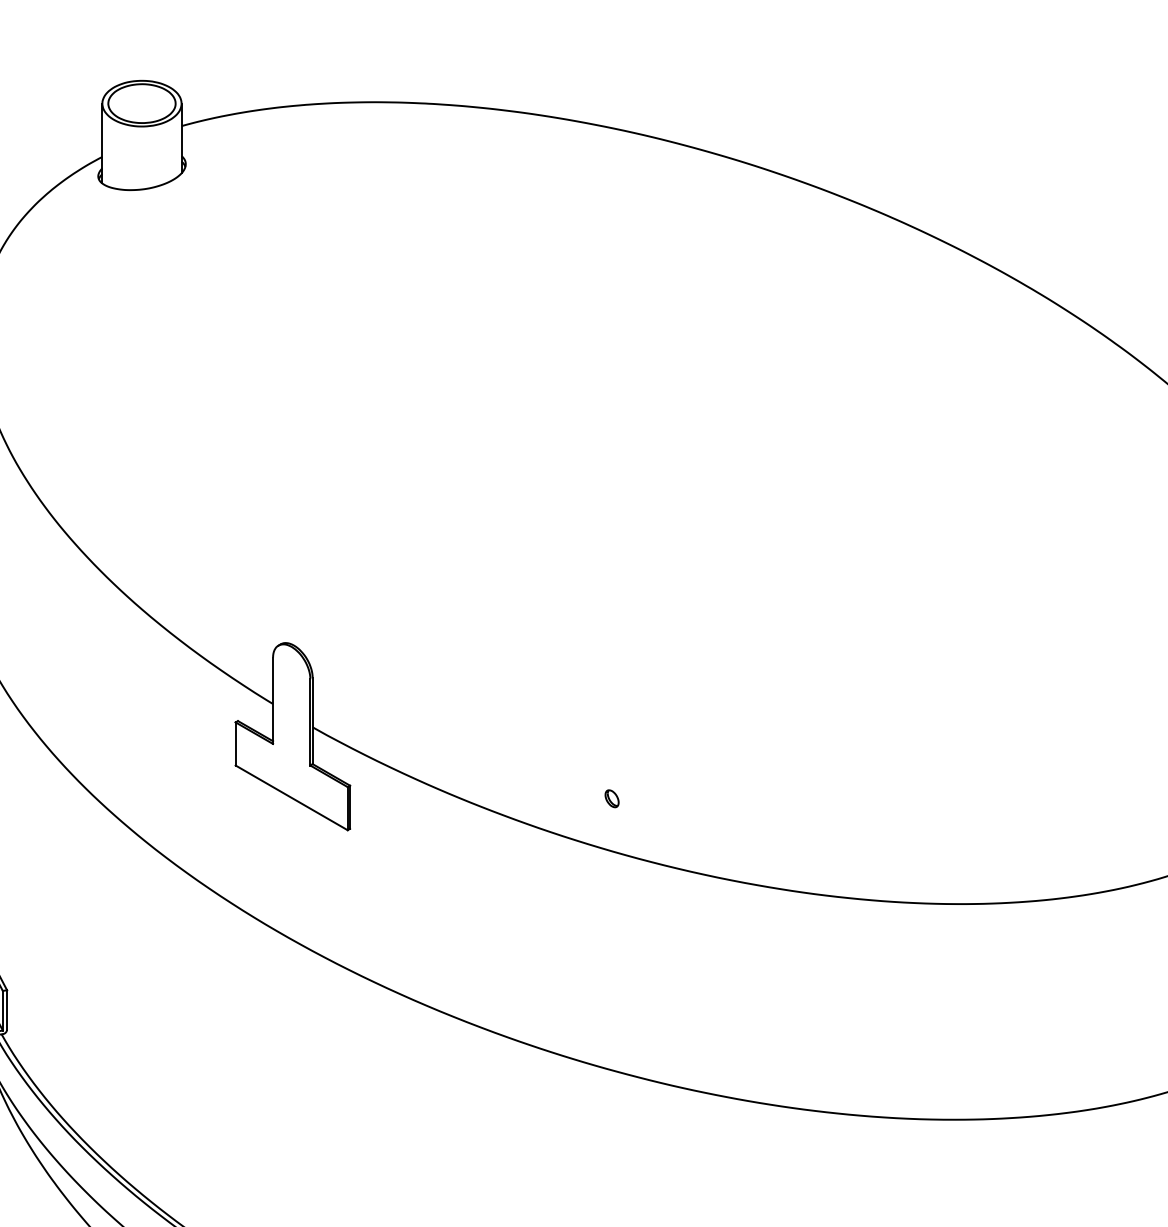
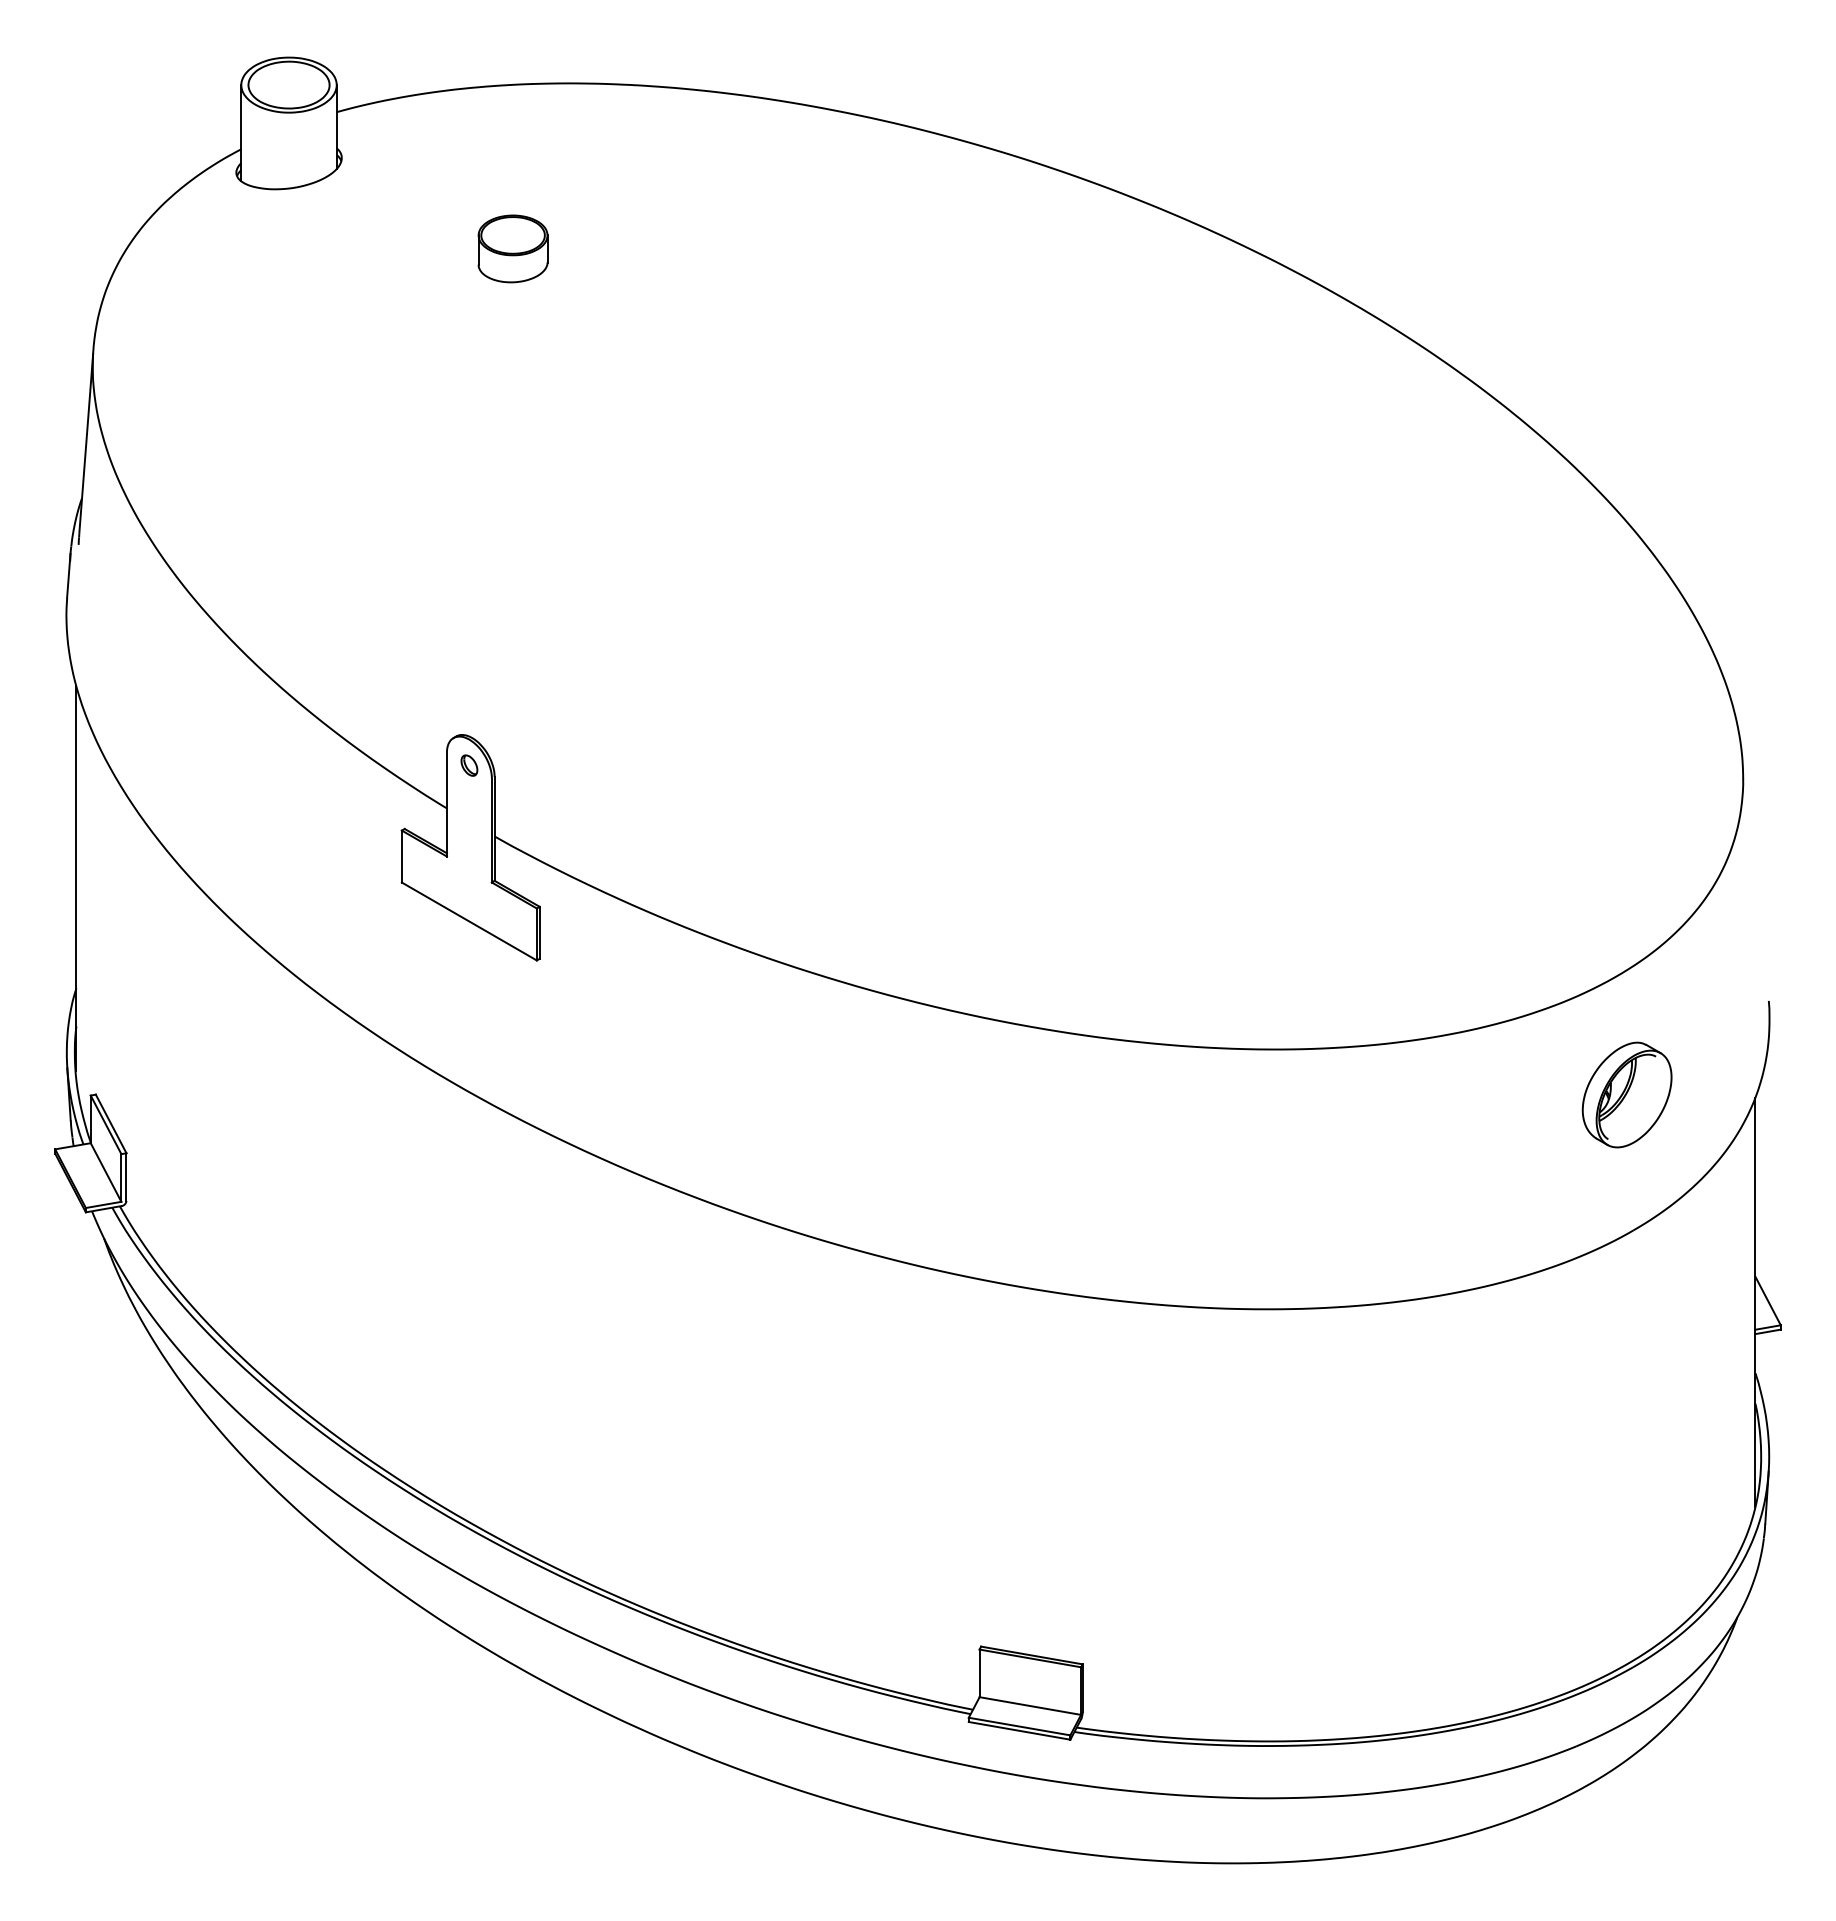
part: (327, 239) -> (512, 248), added
part: (612, 798) -> (469, 765), moved

